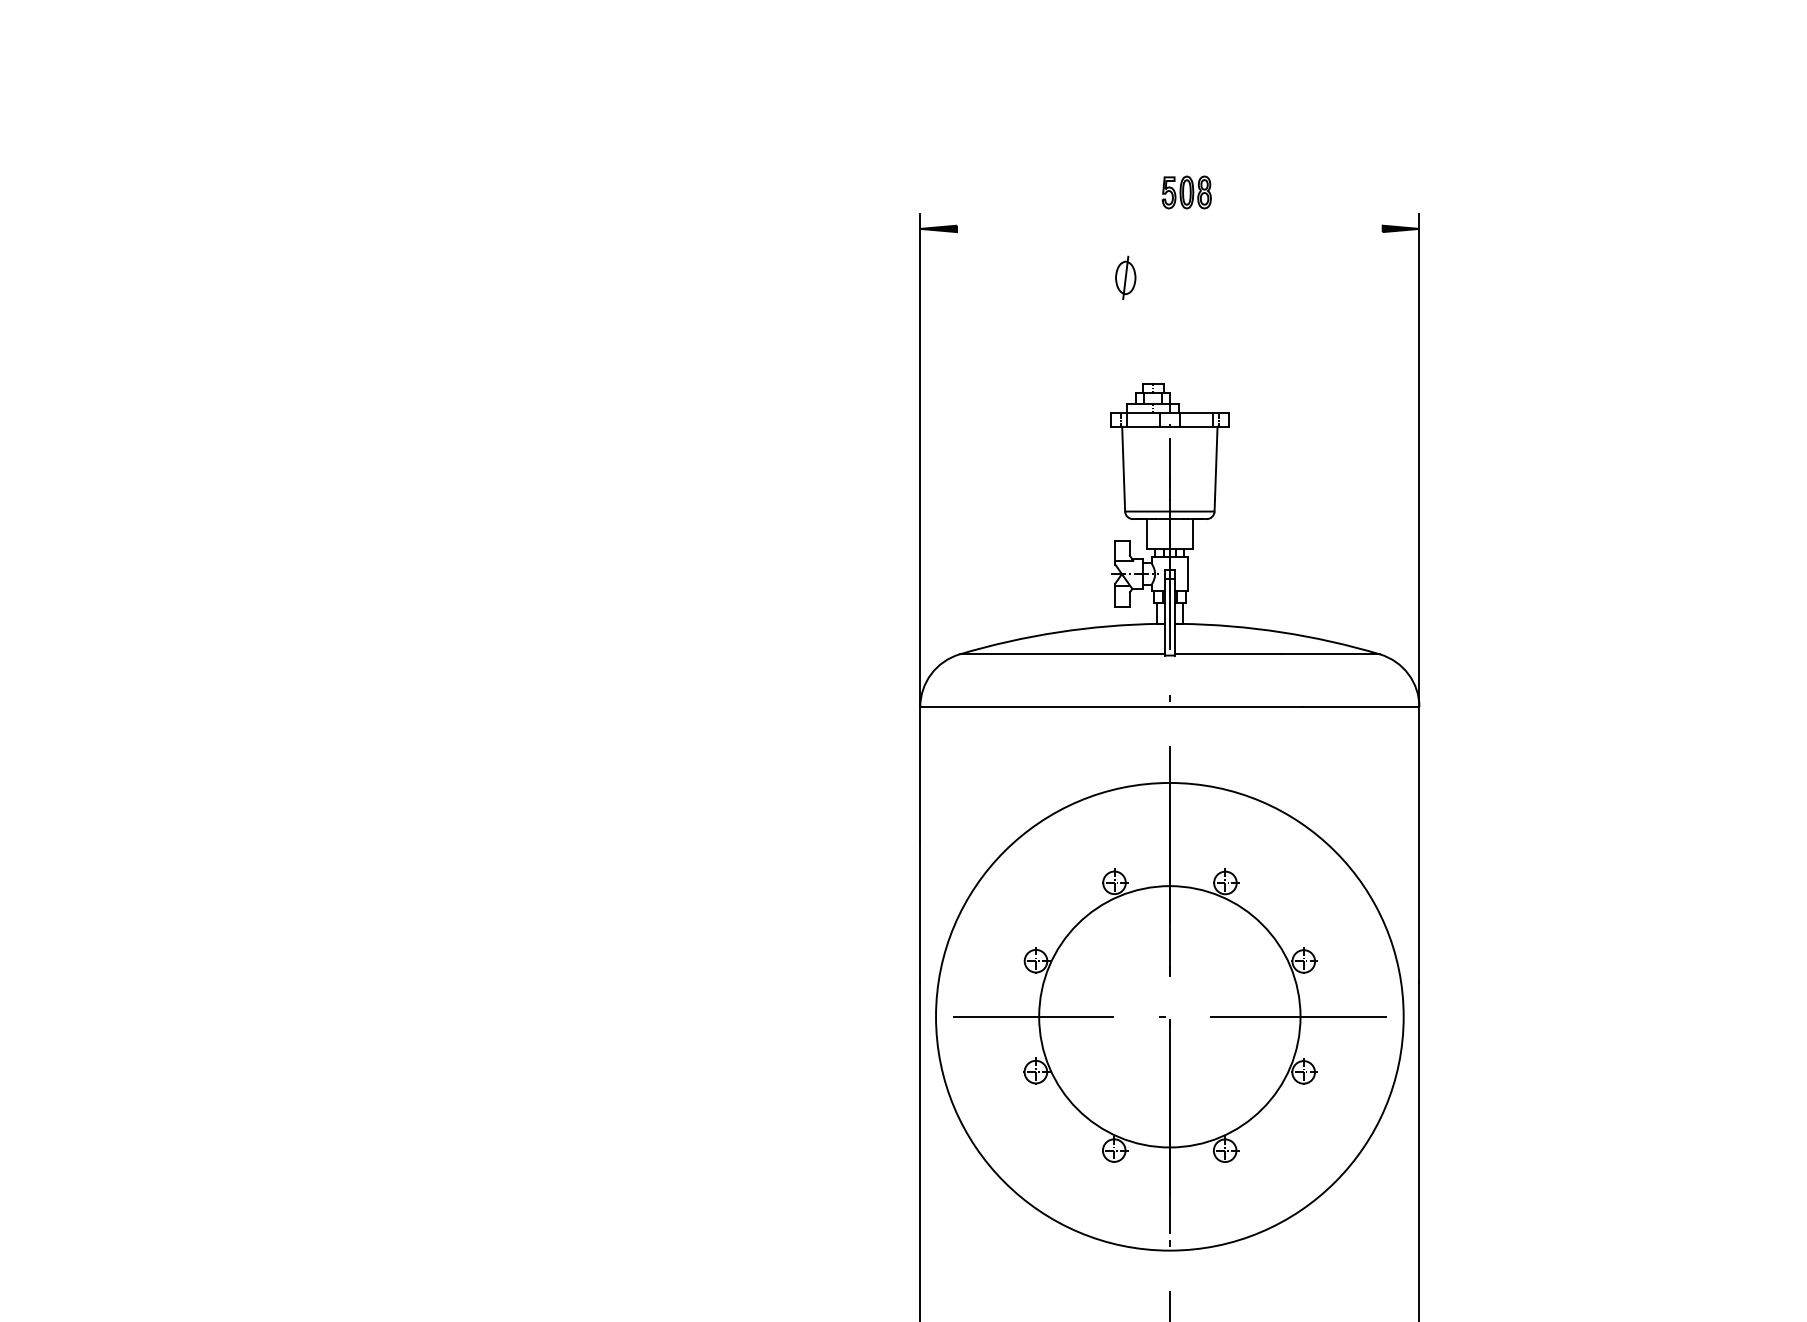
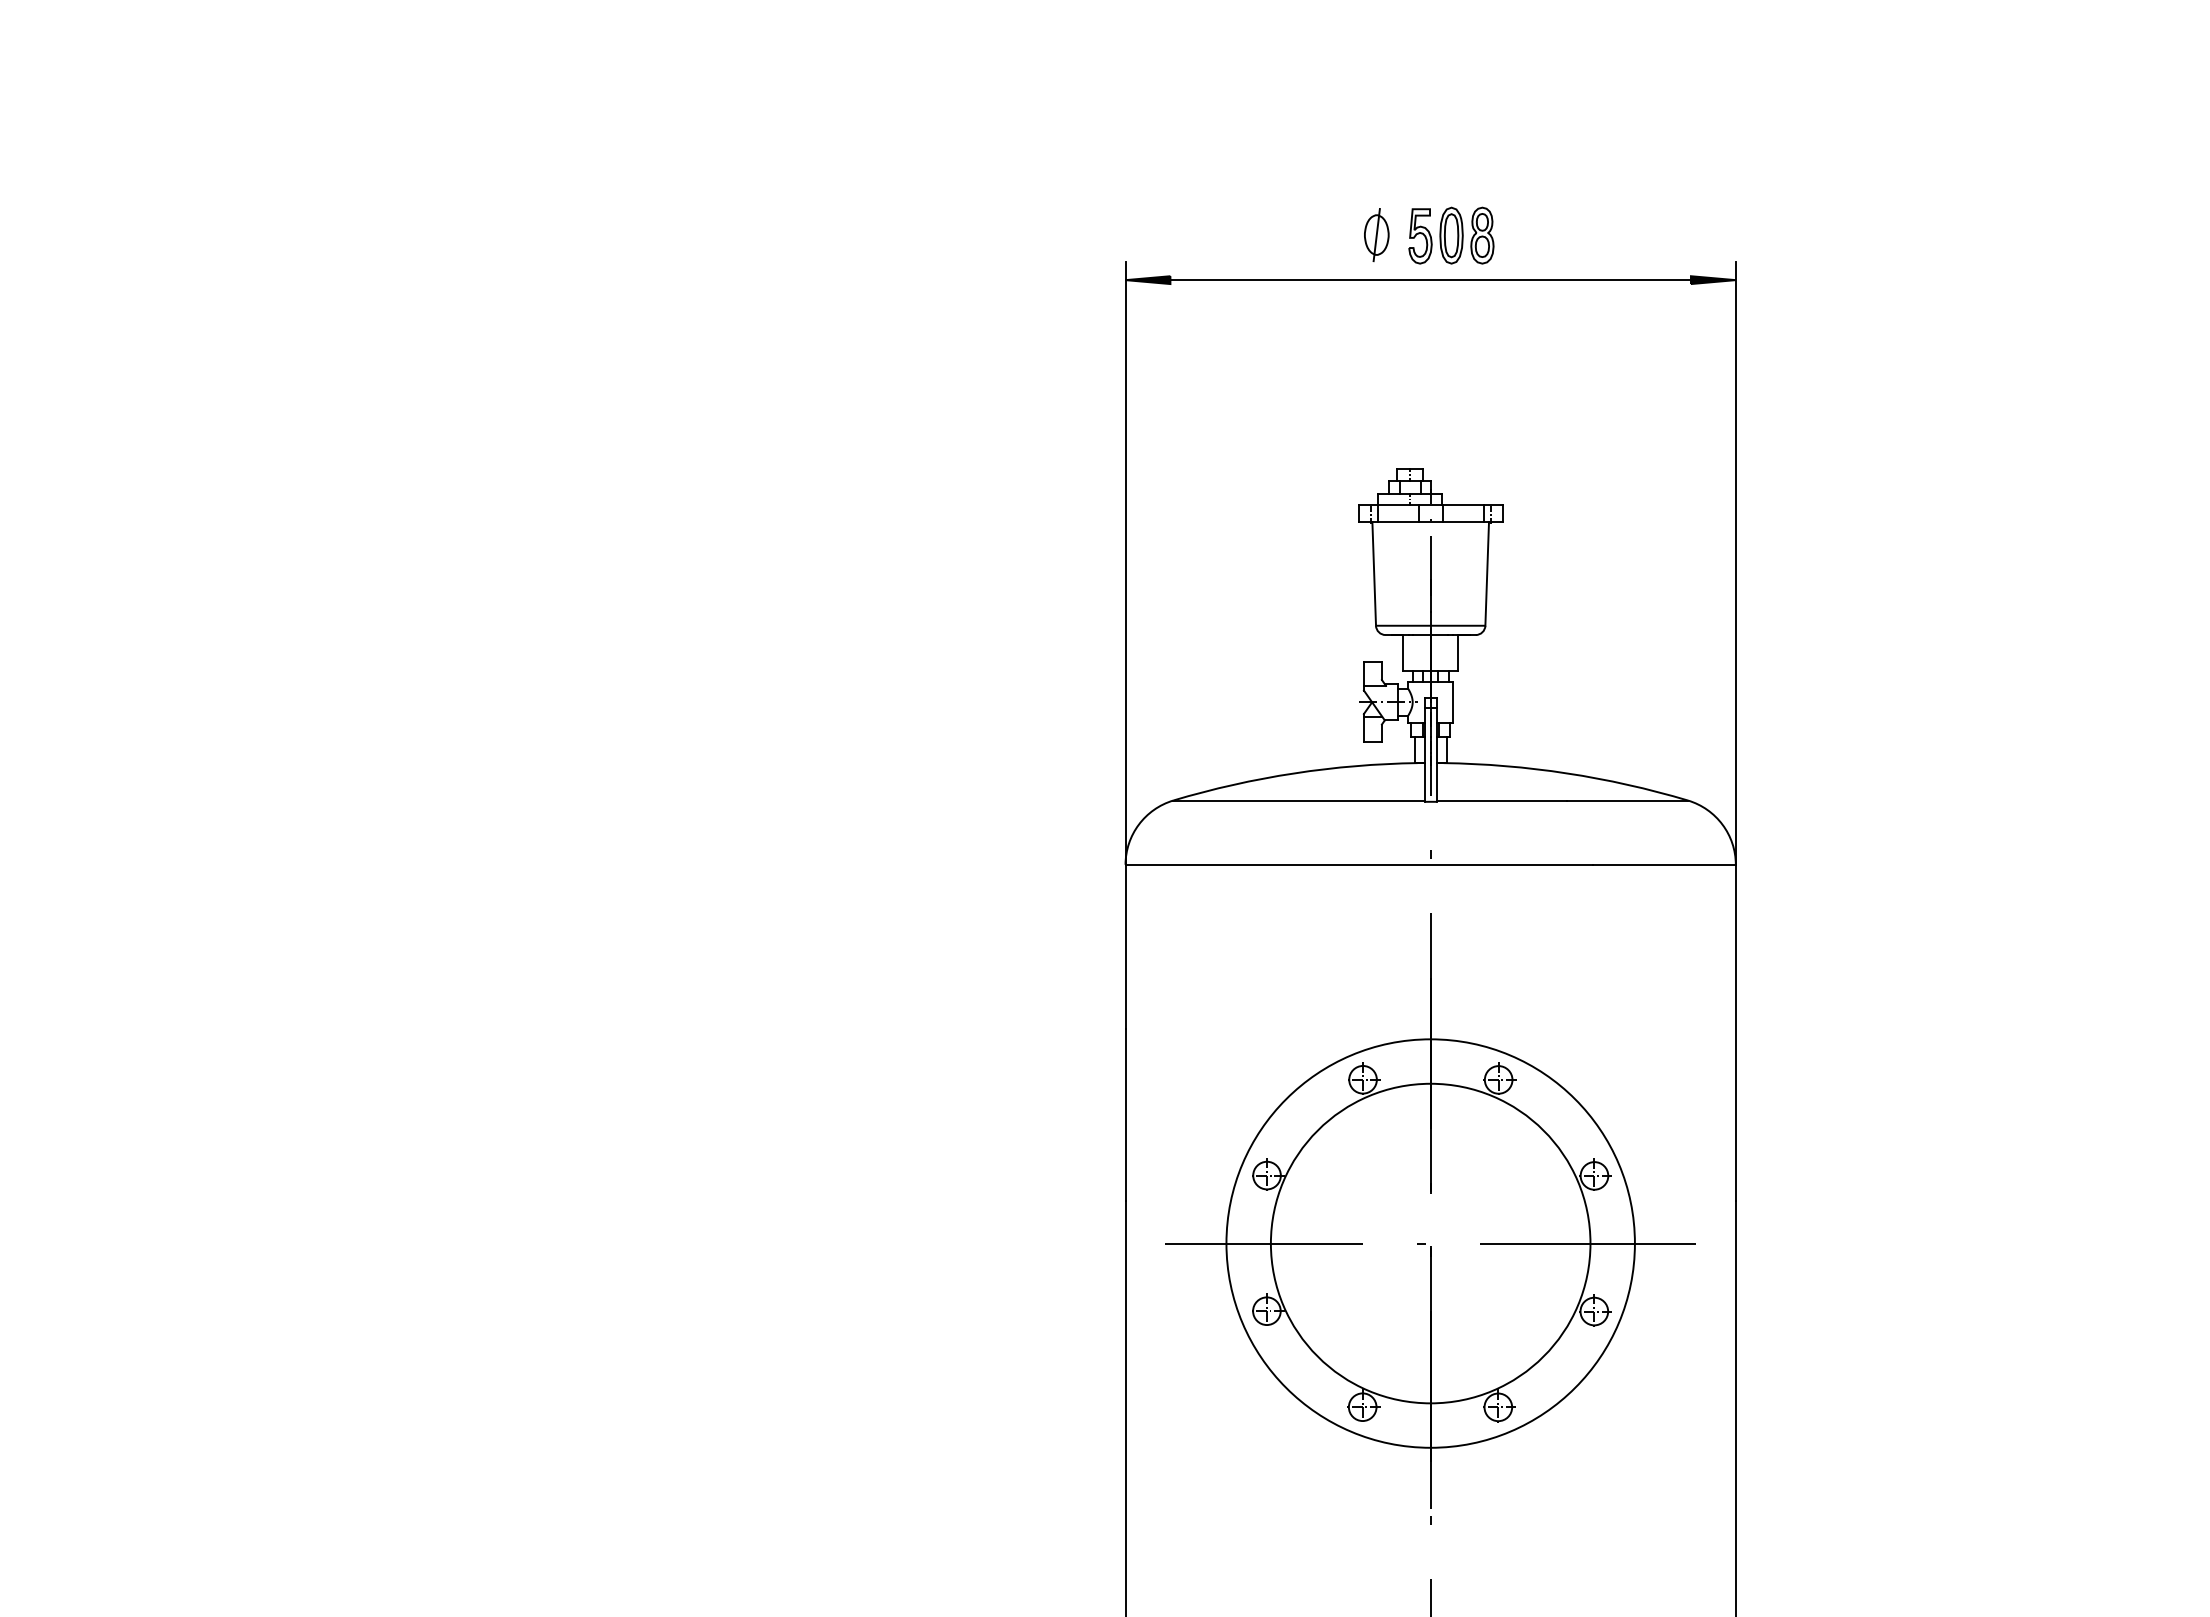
part: (1186, 192) -> (1451, 235), size x1.43
line: (1169, 229) -> (1430, 280), added
part: (1125, 277) -> (1376, 234), moved
circle: (1169, 1016) -> (1430, 1243), size x0.71

